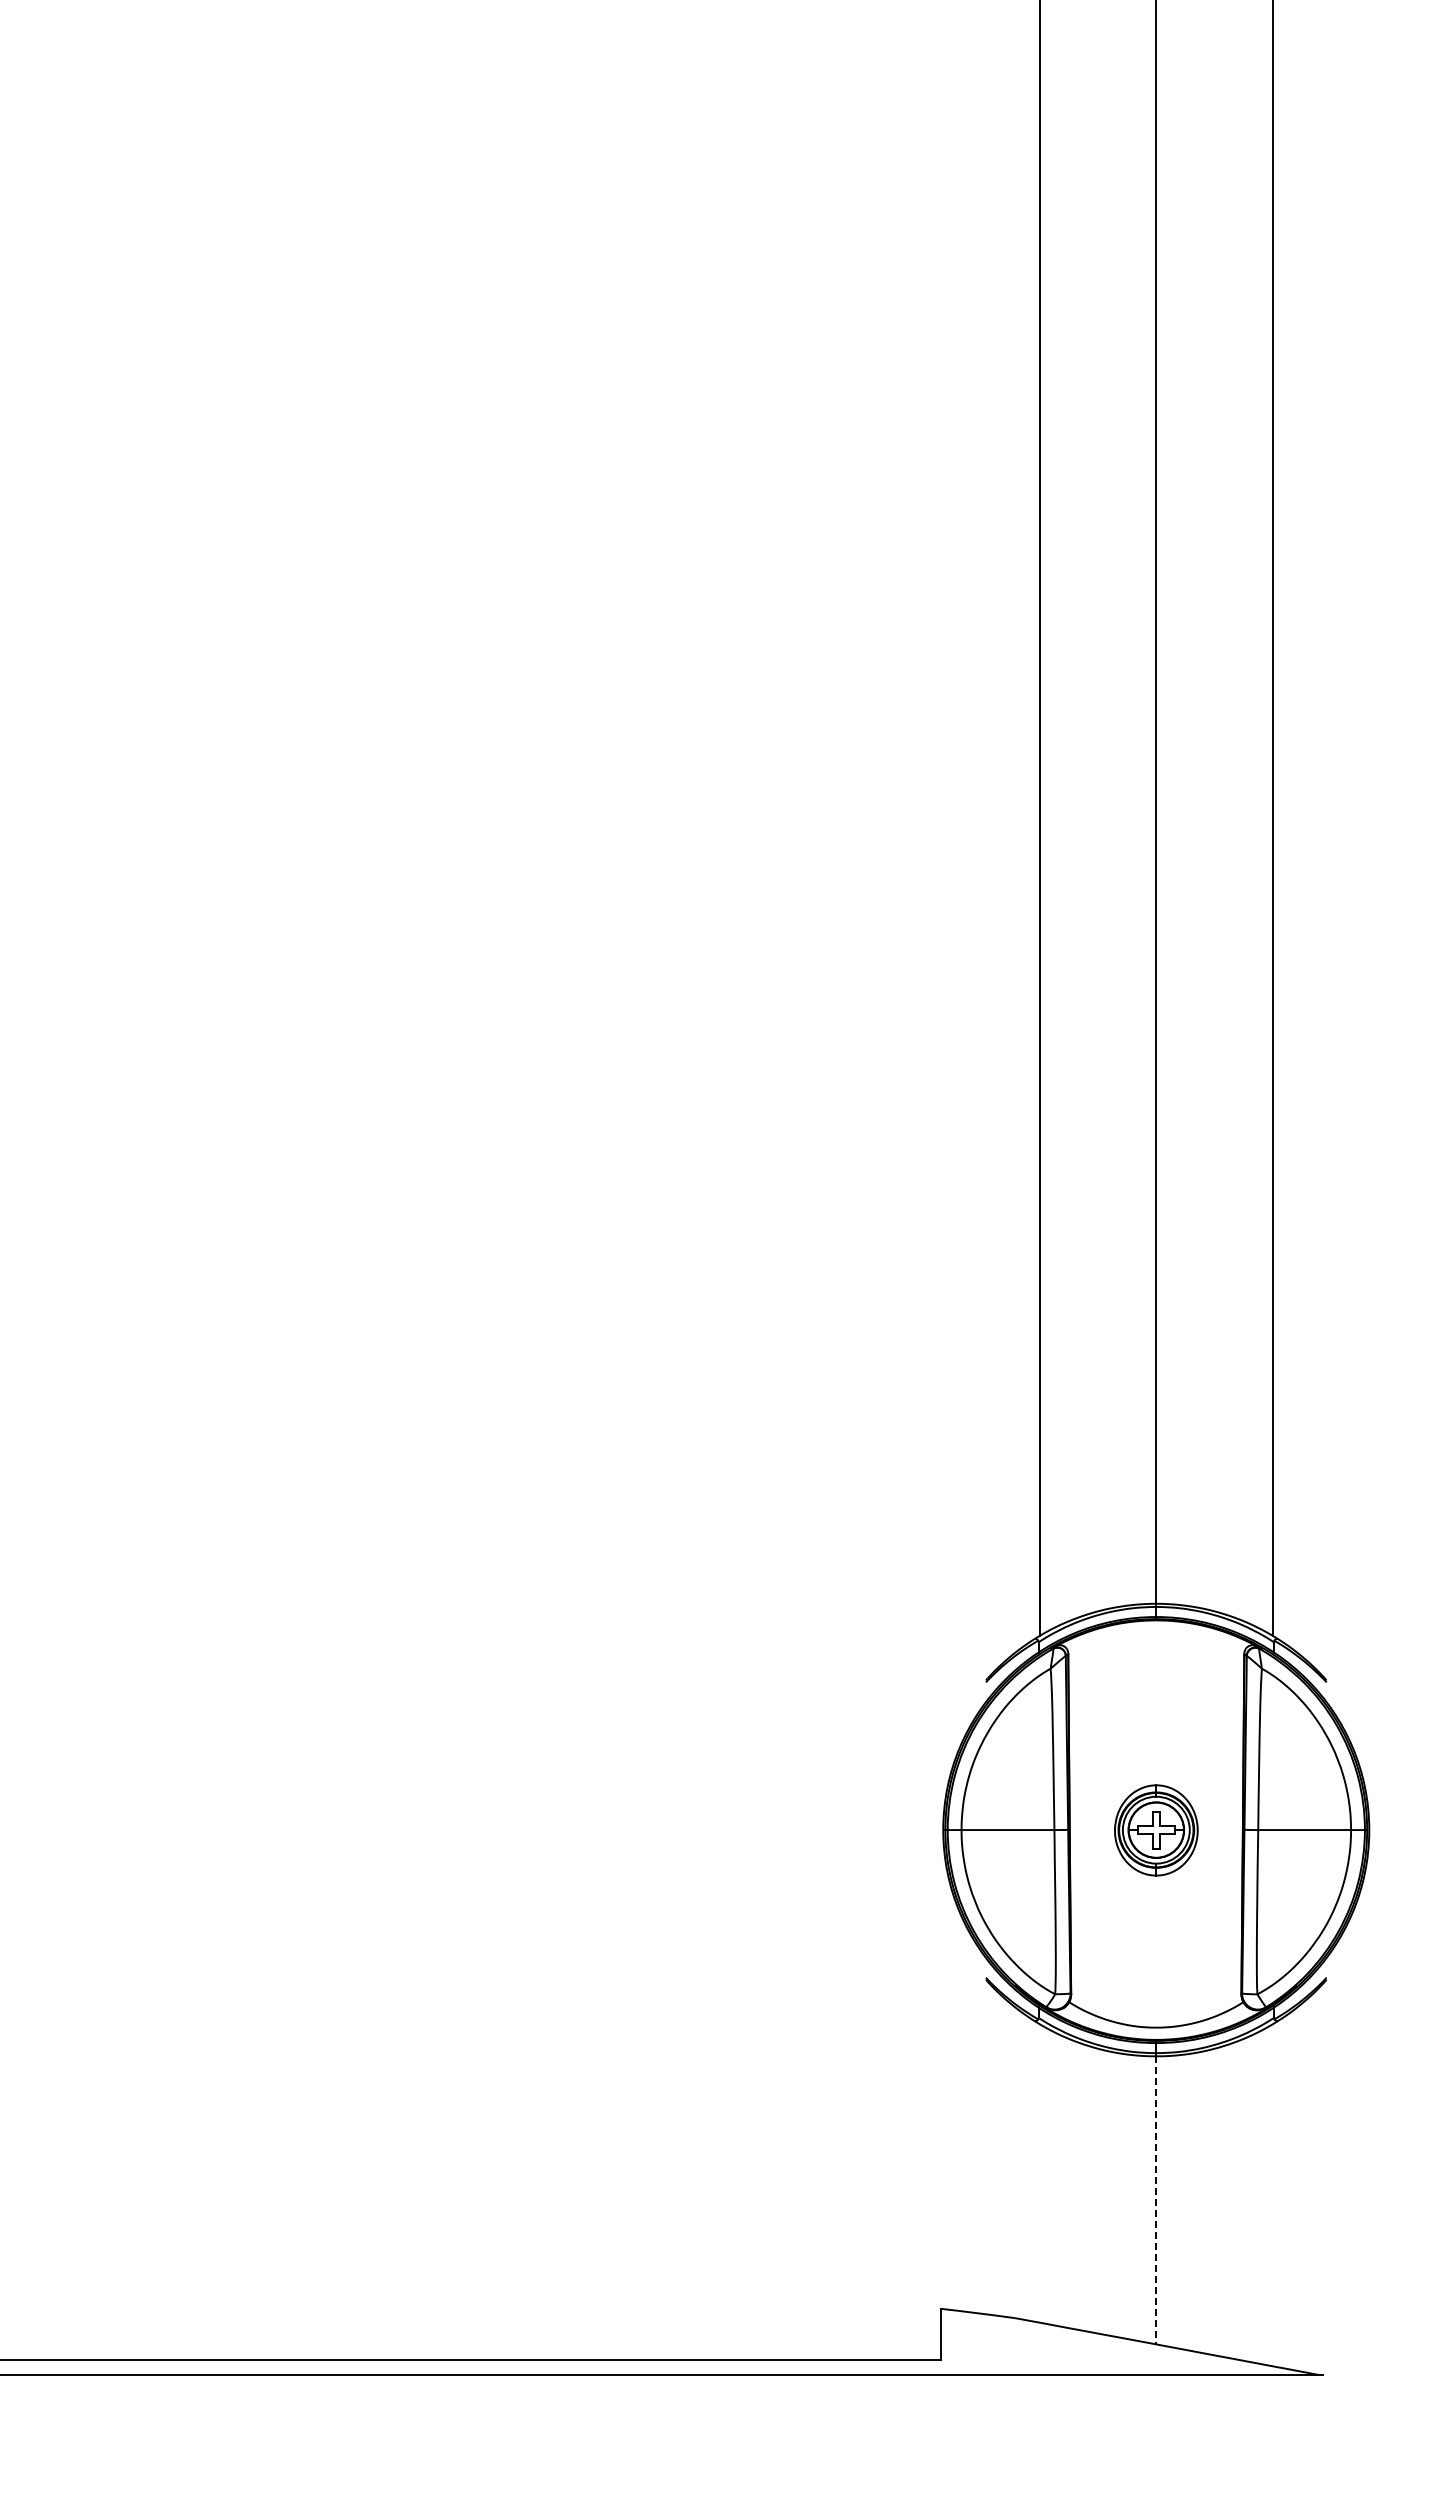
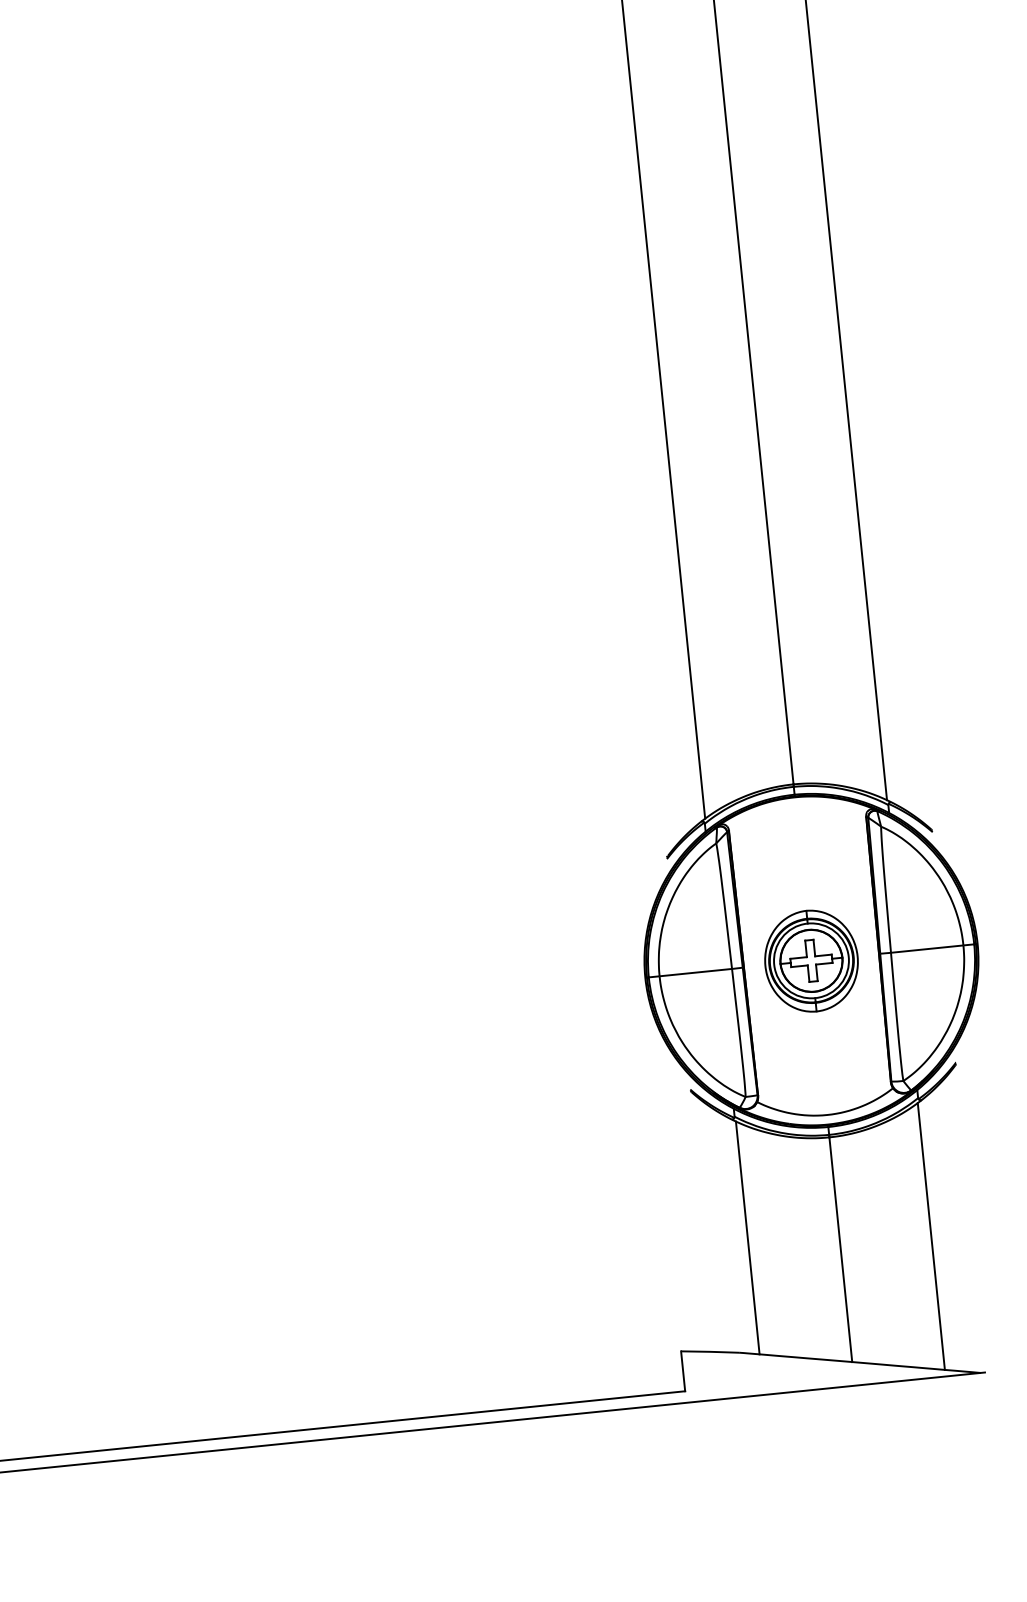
part: (1156, 1830) -> (811, 961), size x1.43
line: (1039, 2173) -> (747, 1238), added
line: (1272, 2195) -> (931, 1236), added
line: (1156, 2200) -> (841, 1249), dashed -> solid

